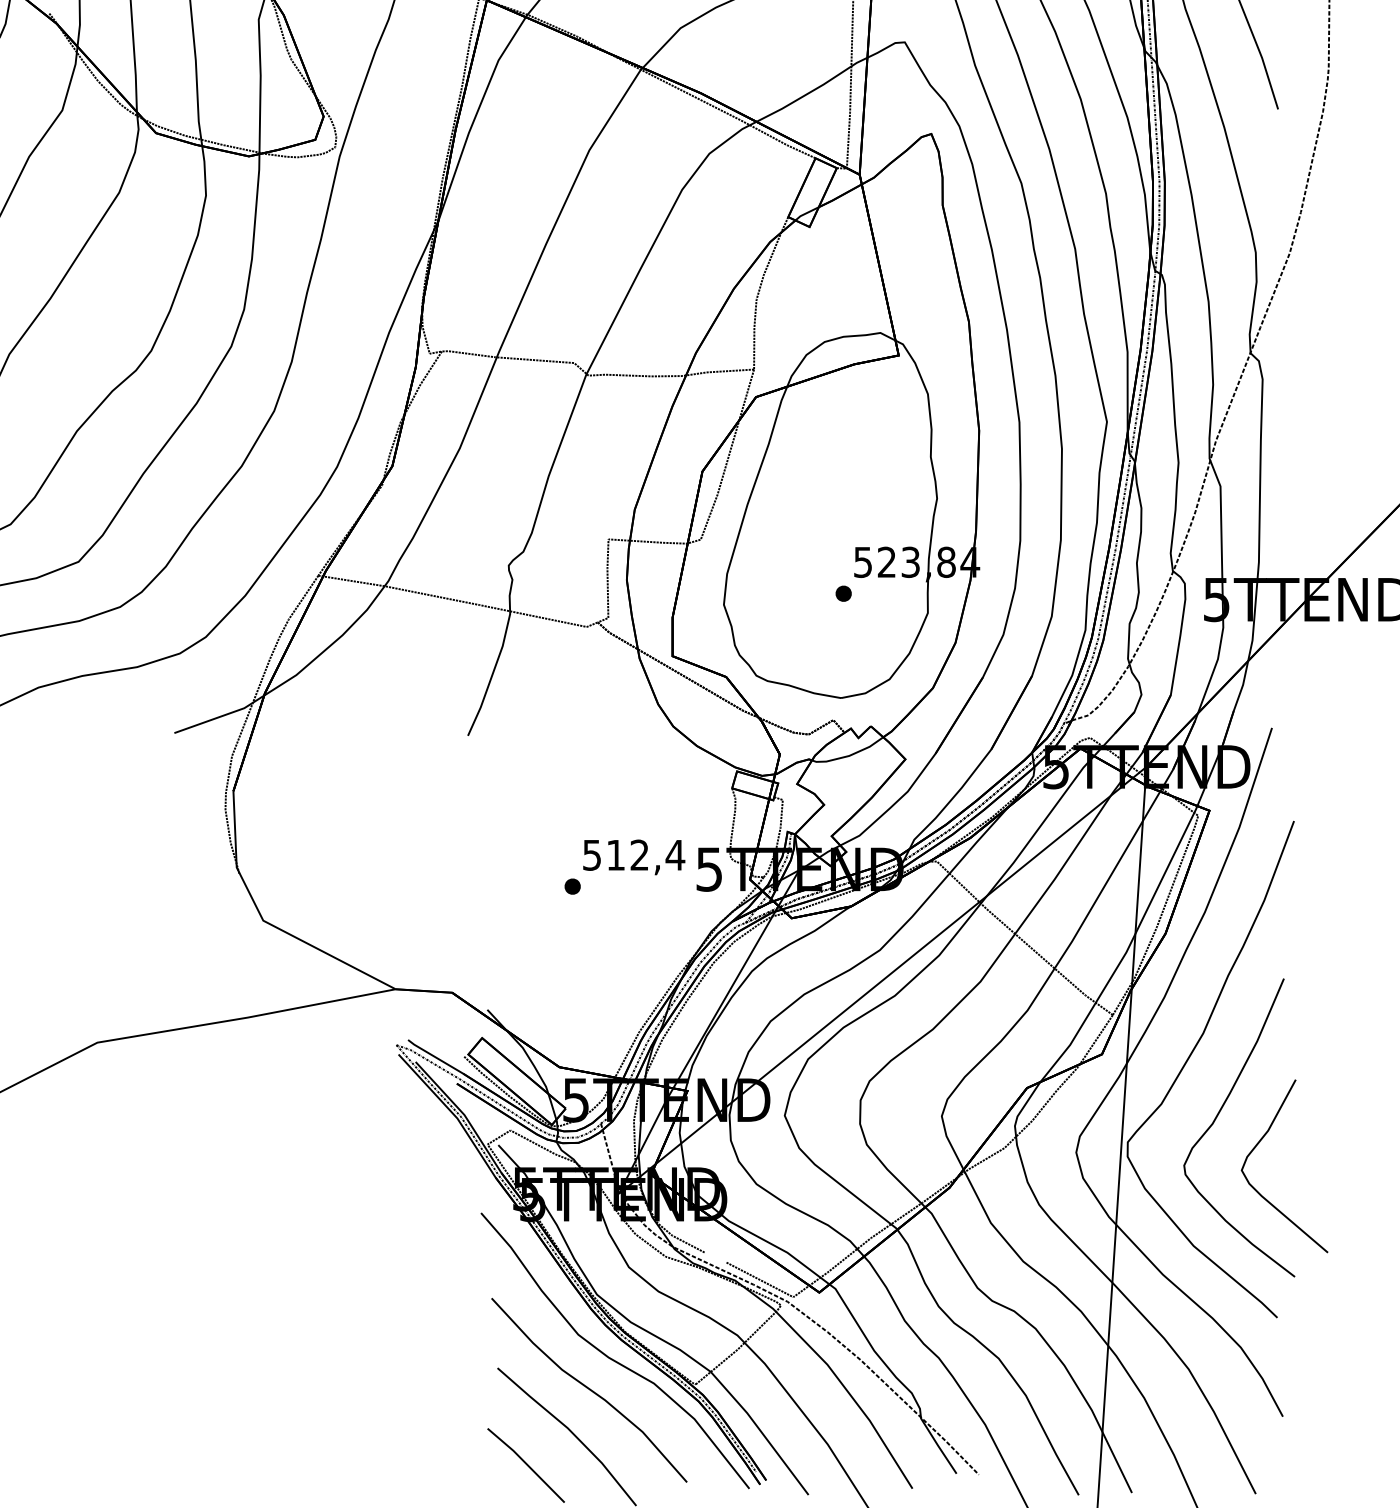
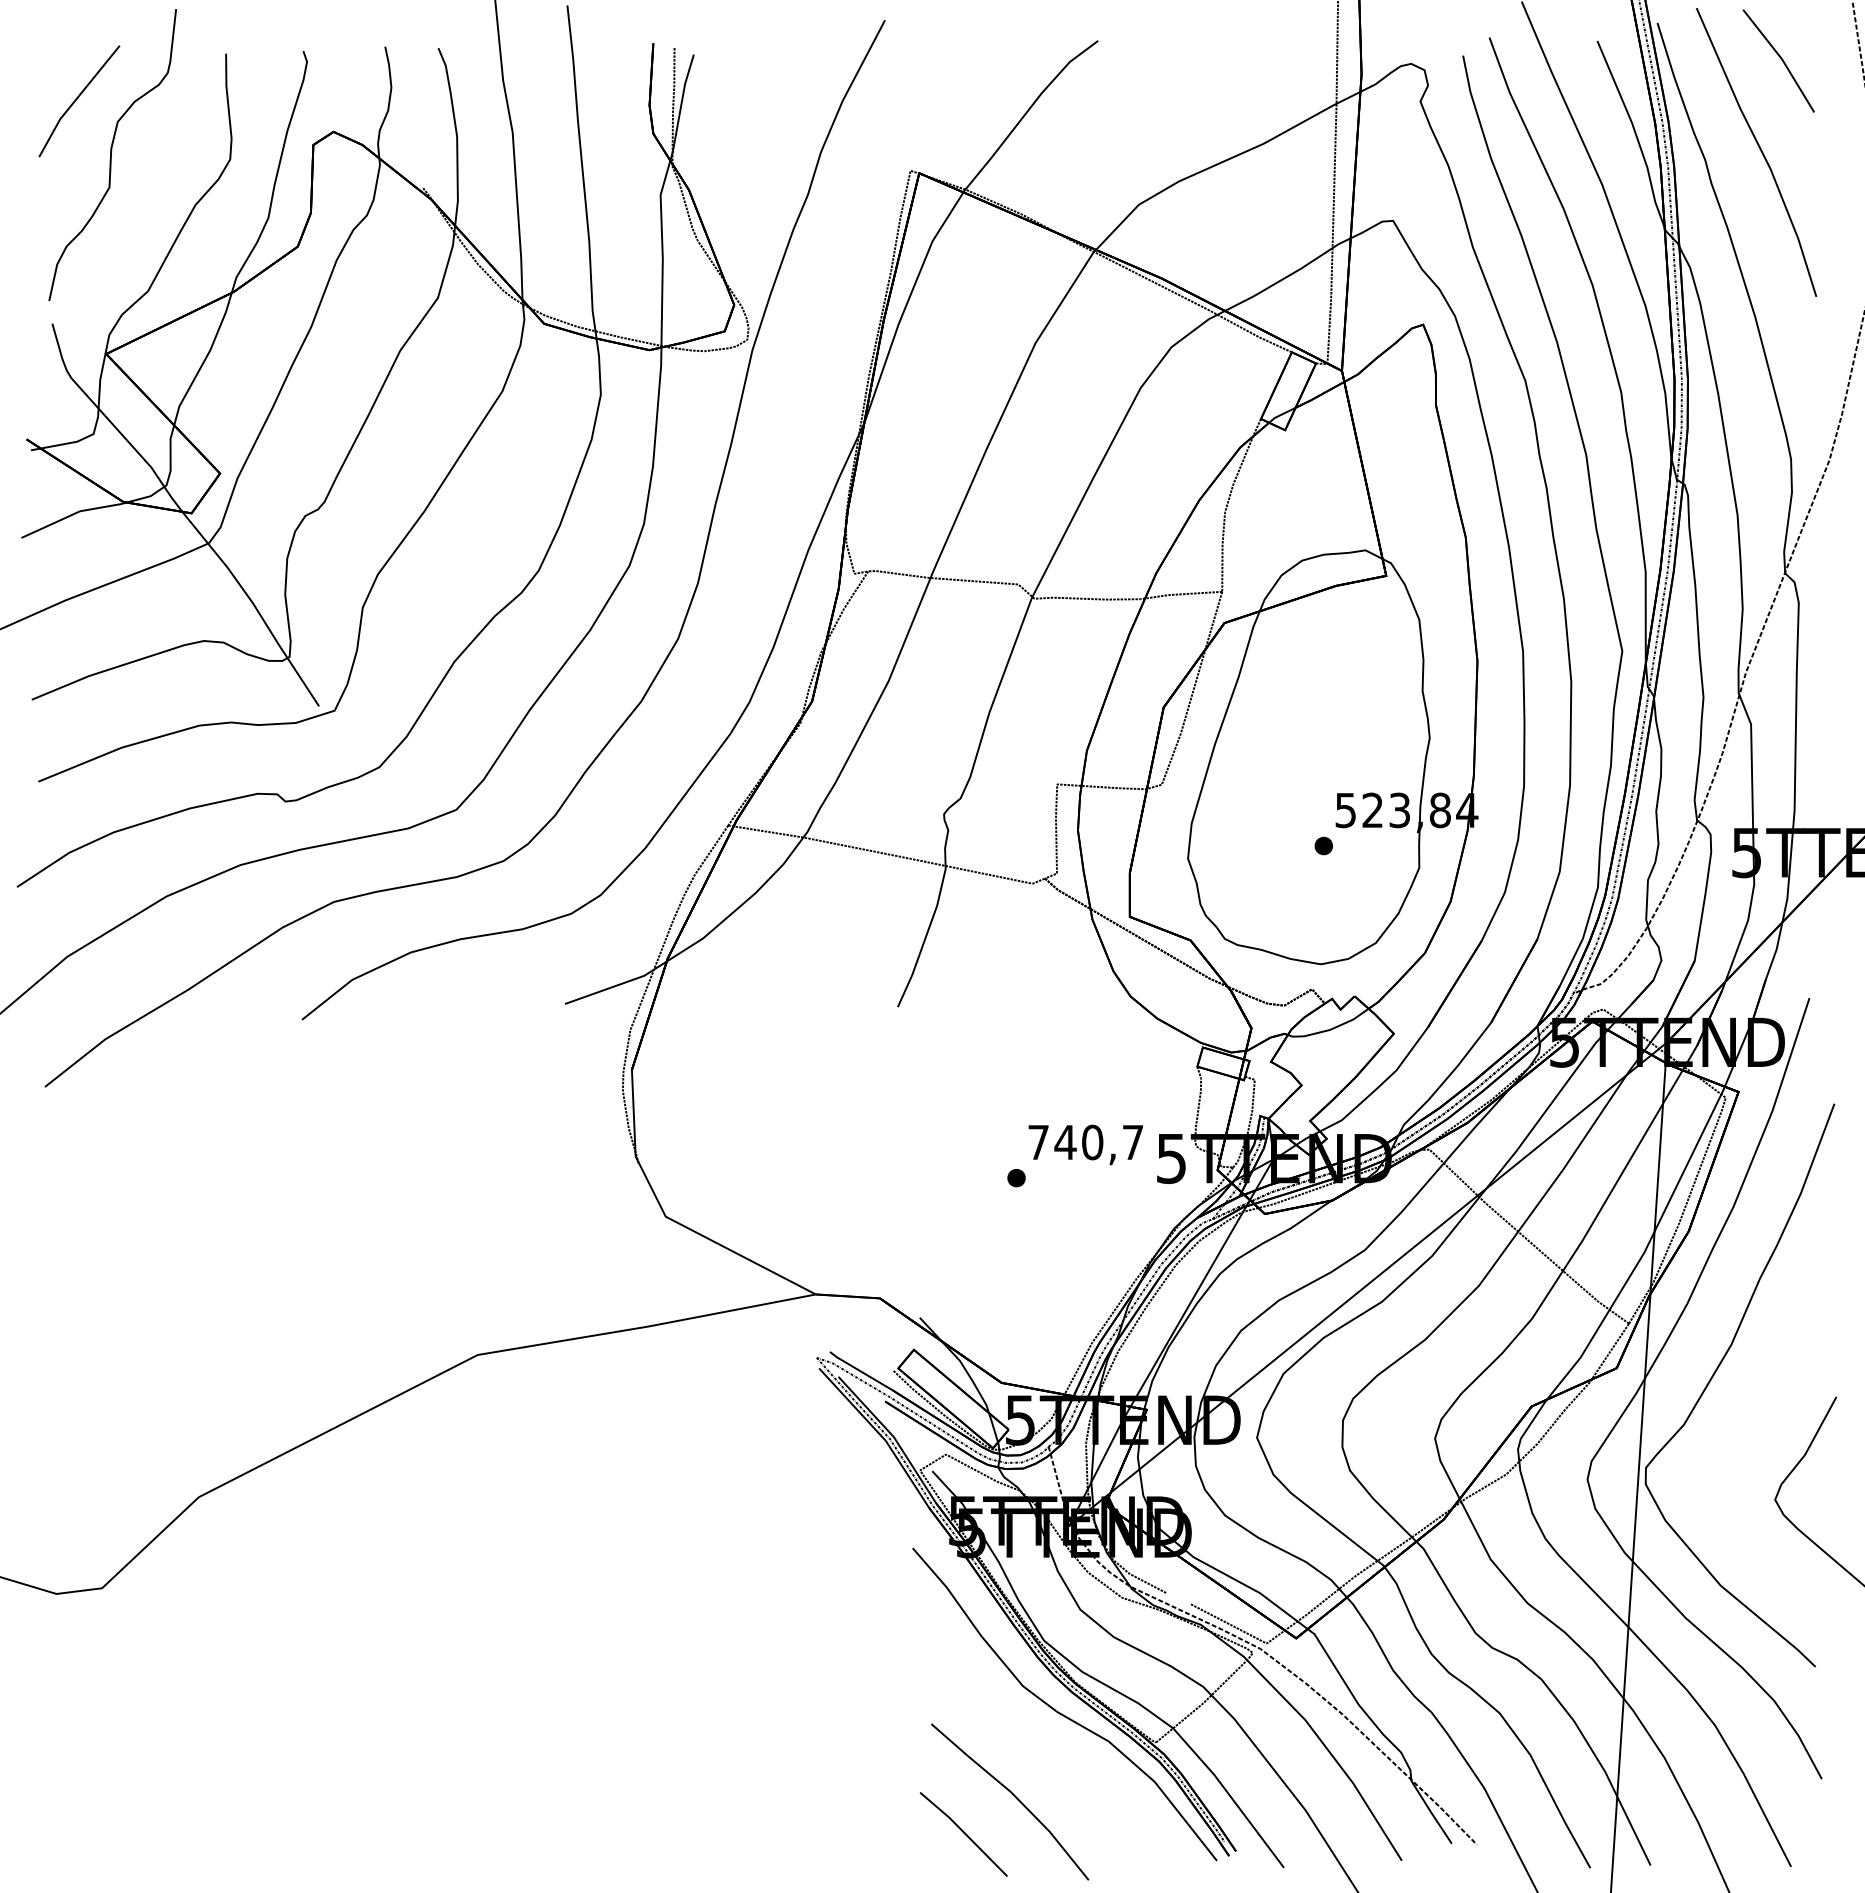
text: (634, 855) -> (1086, 1142), 512,4 -> 740,7
part: (1219, 1114) -> (1749, 1436), removed
curve: (589, 1389) -> (1035, 1748), removed

